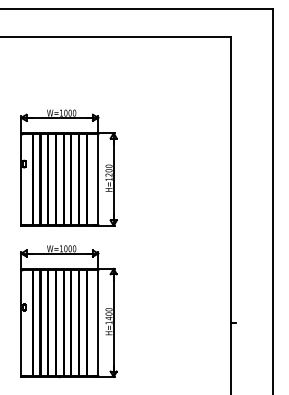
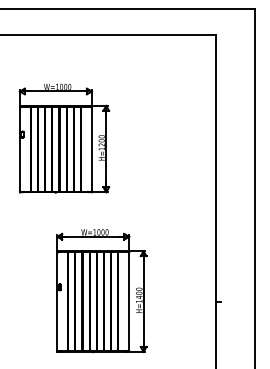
part: (68, 167) -> (64, 137), moved
part: (68, 311) -> (101, 290), moved

